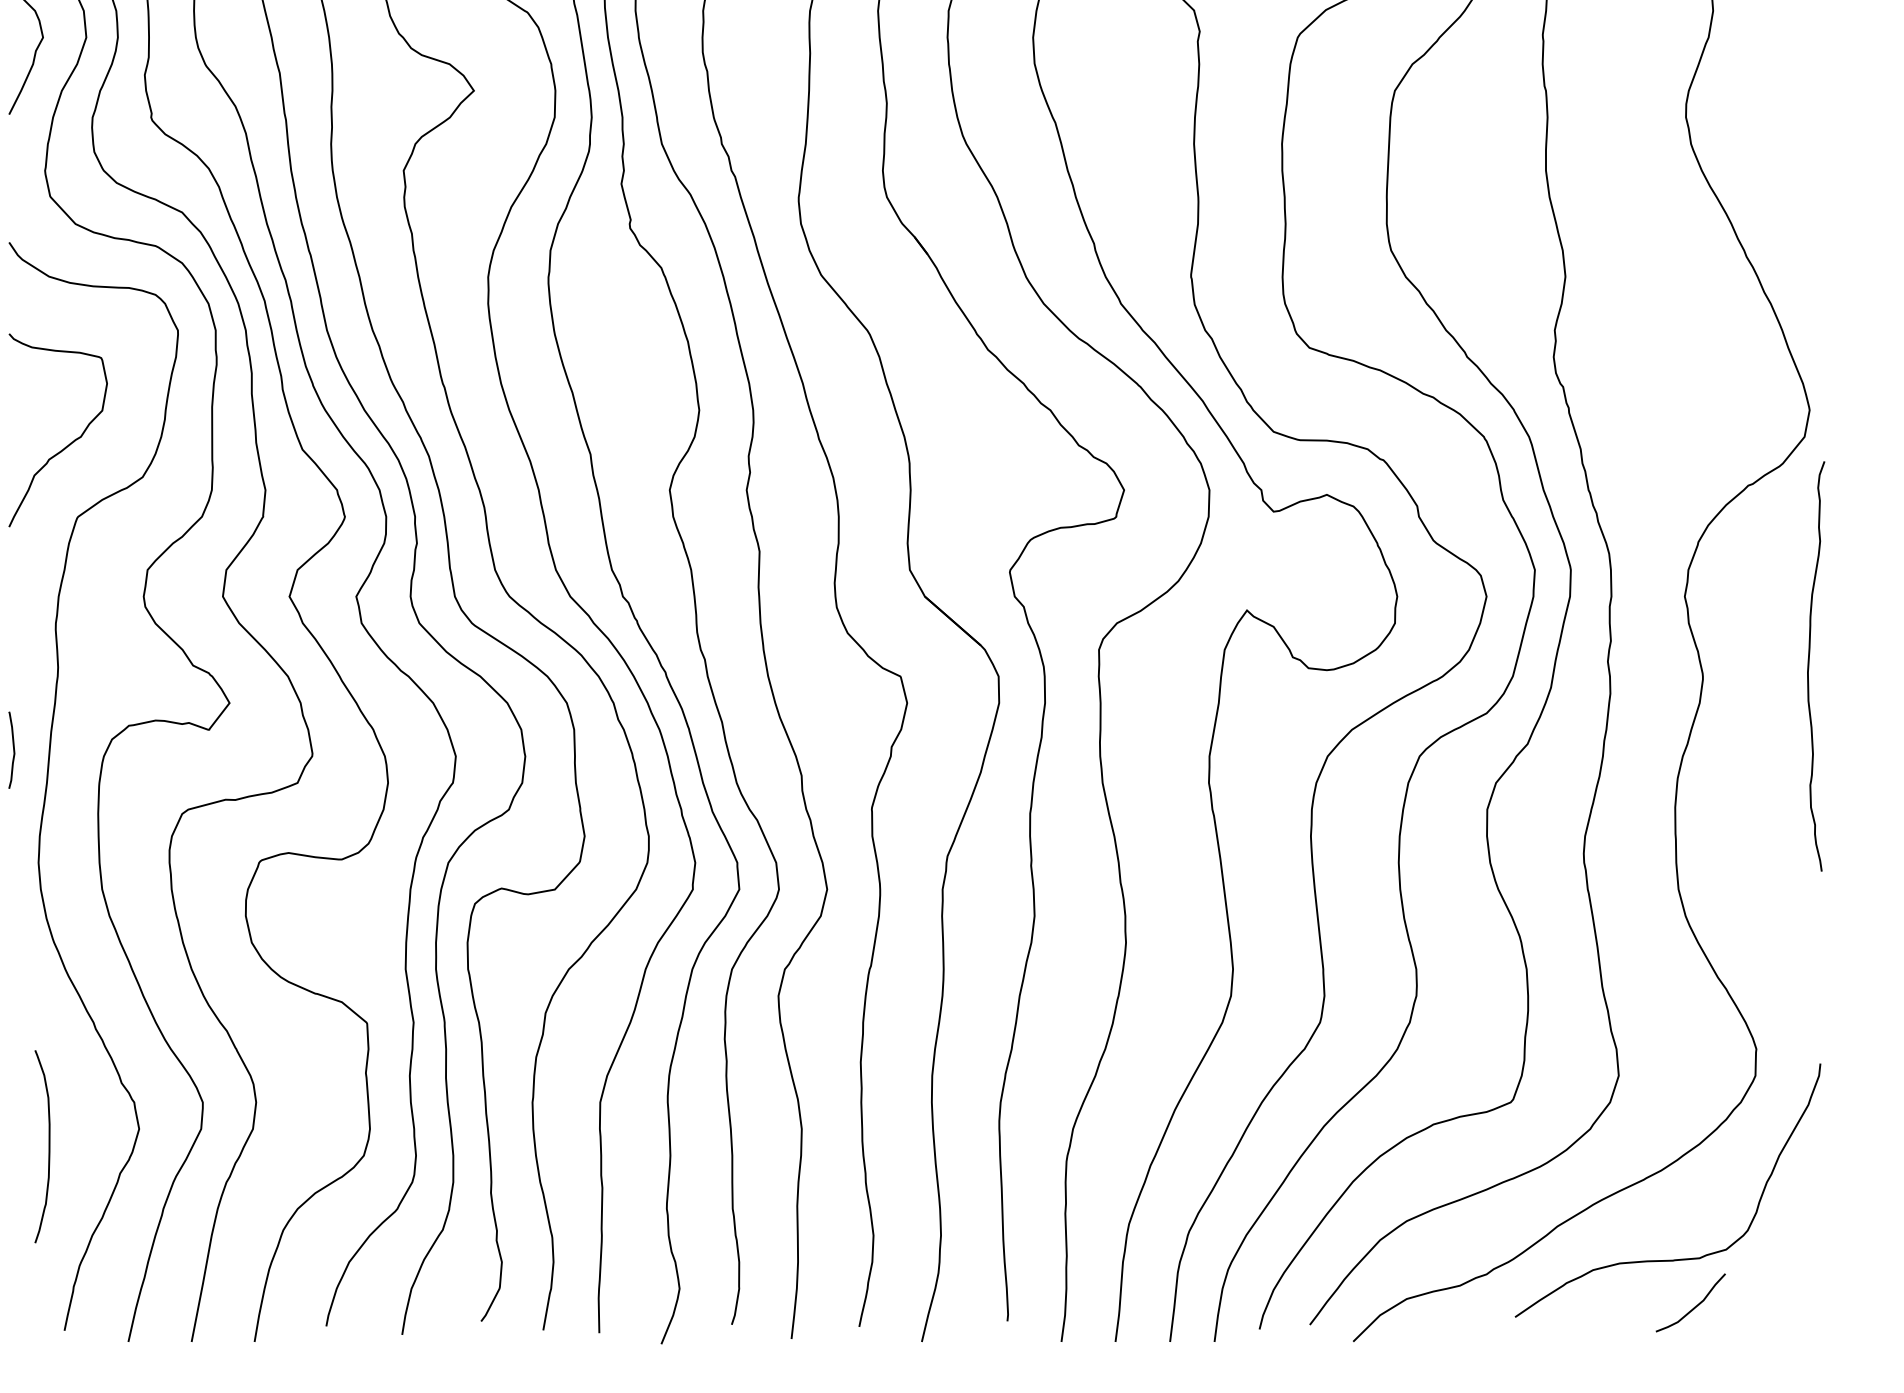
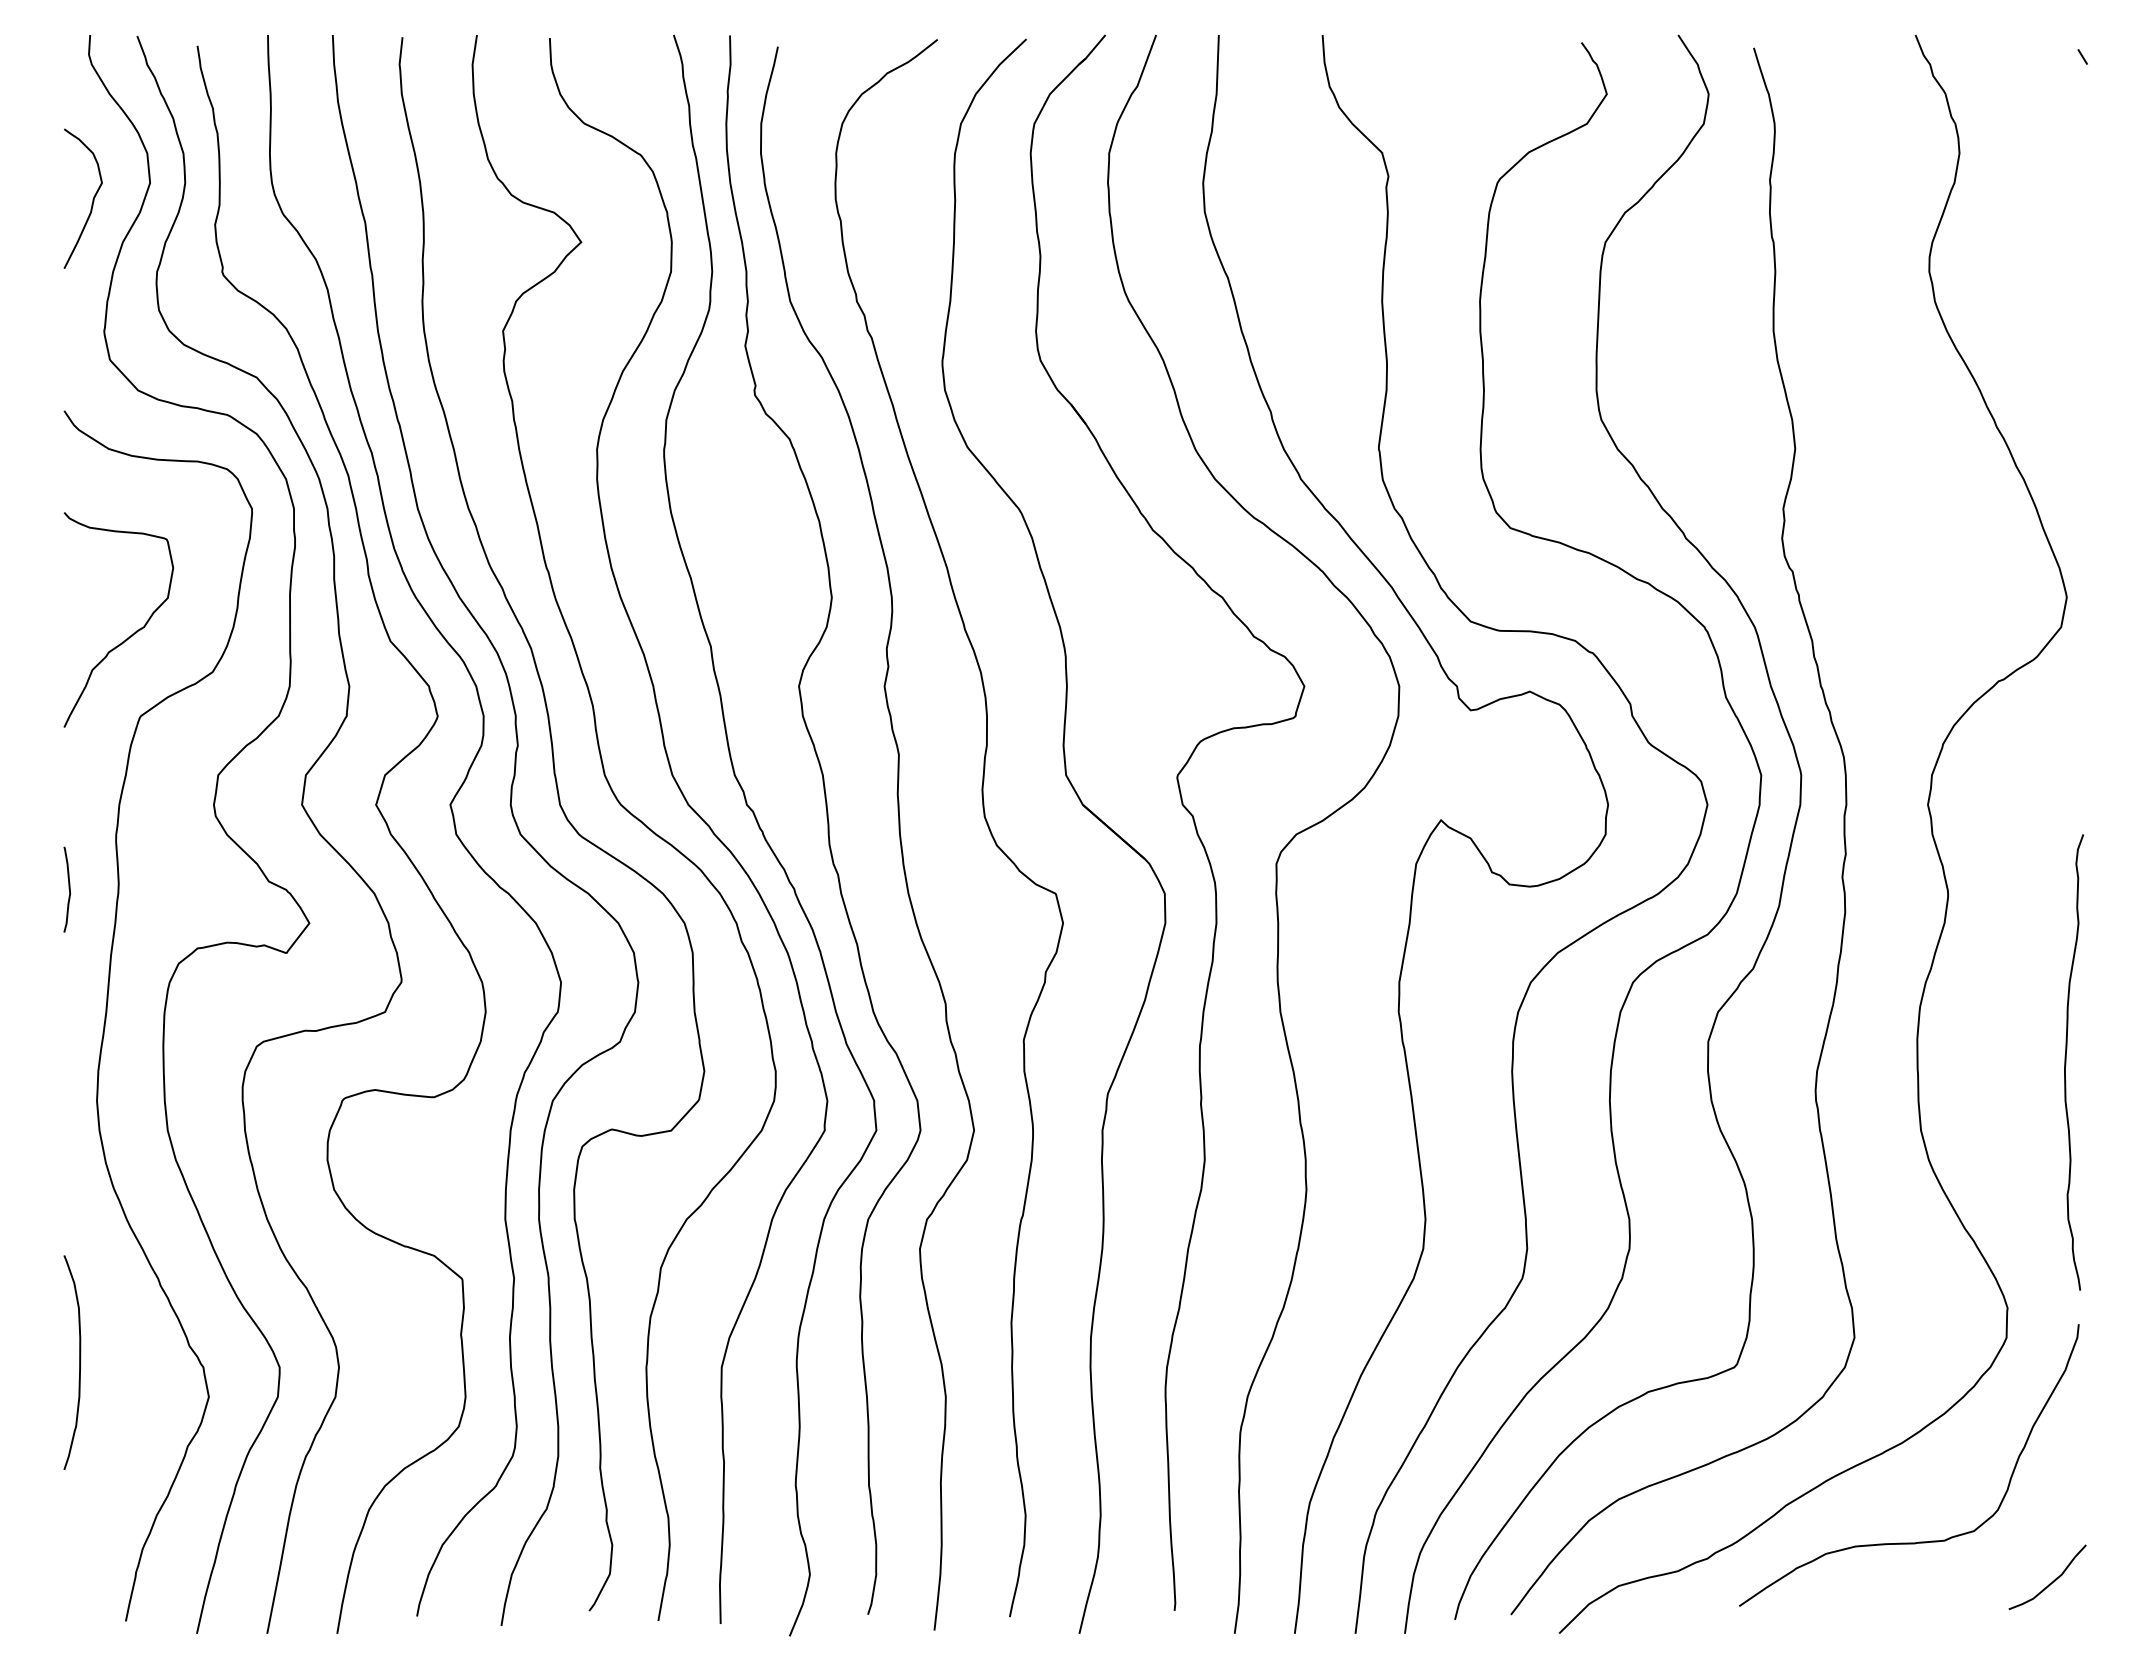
curve: (1809, 666) -> (2066, 1062), moved
curve: (12, 750) -> (68, 889), moved
curve: (48, 1146) -> (79, 1362), moved
curve: (1693, 1307) -> (2050, 1582), moved

